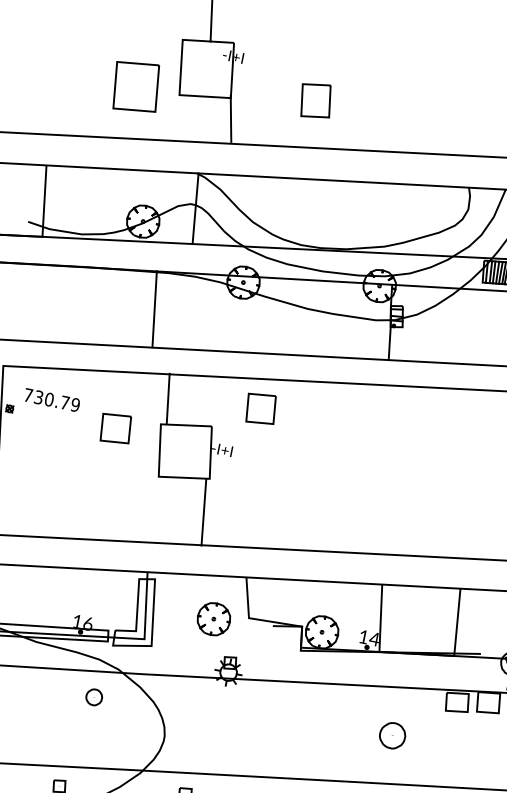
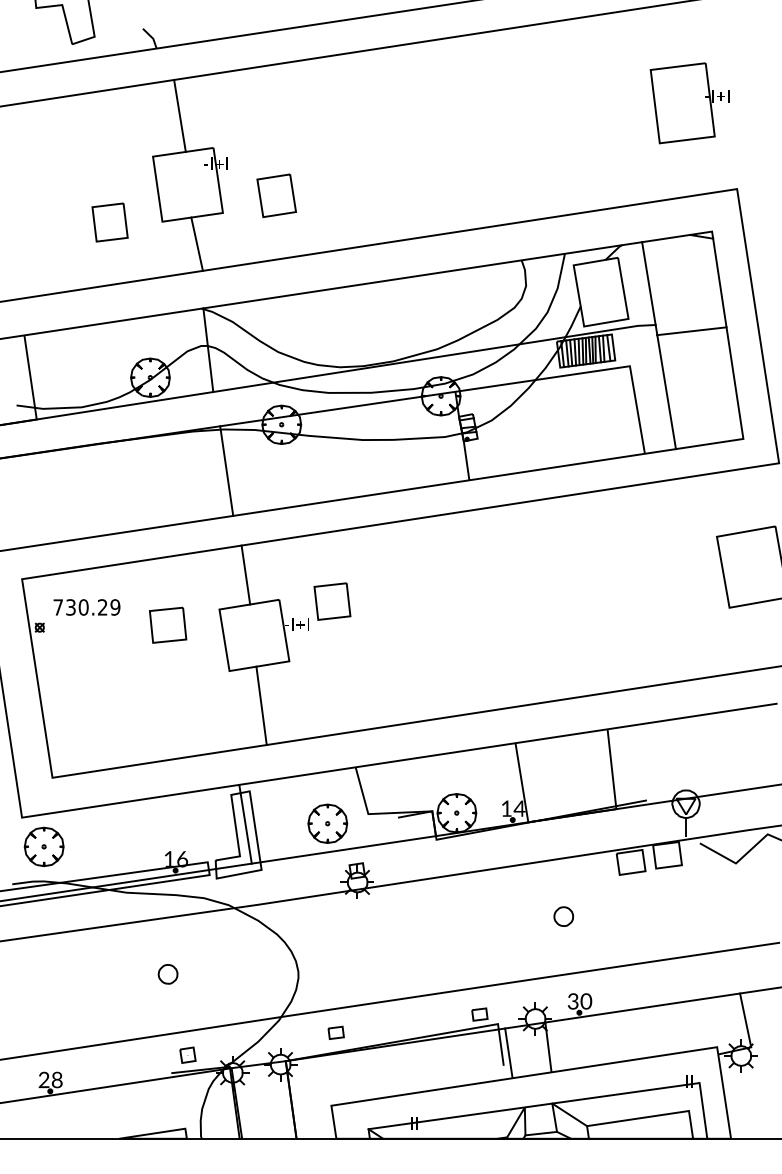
part: (135, 86) -> (109, 222), size x0.62
part: (315, 100) -> (276, 195), moved
line: (230, 118) -> (196, 243), moved
line: (154, 308) -> (226, 470), moved
line: (167, 398) -> (245, 574), moved
text: (64, 402) -> (102, 607), 730.79 -> 730.29
part: (261, 408) -> (332, 601), moved
line: (203, 512) -> (261, 705), moved
line: (222, 643) -> (343, 849), added
part: (93, 697) -> (167, 974), moved
part: (392, 735) -> (563, 916), size x0.62

